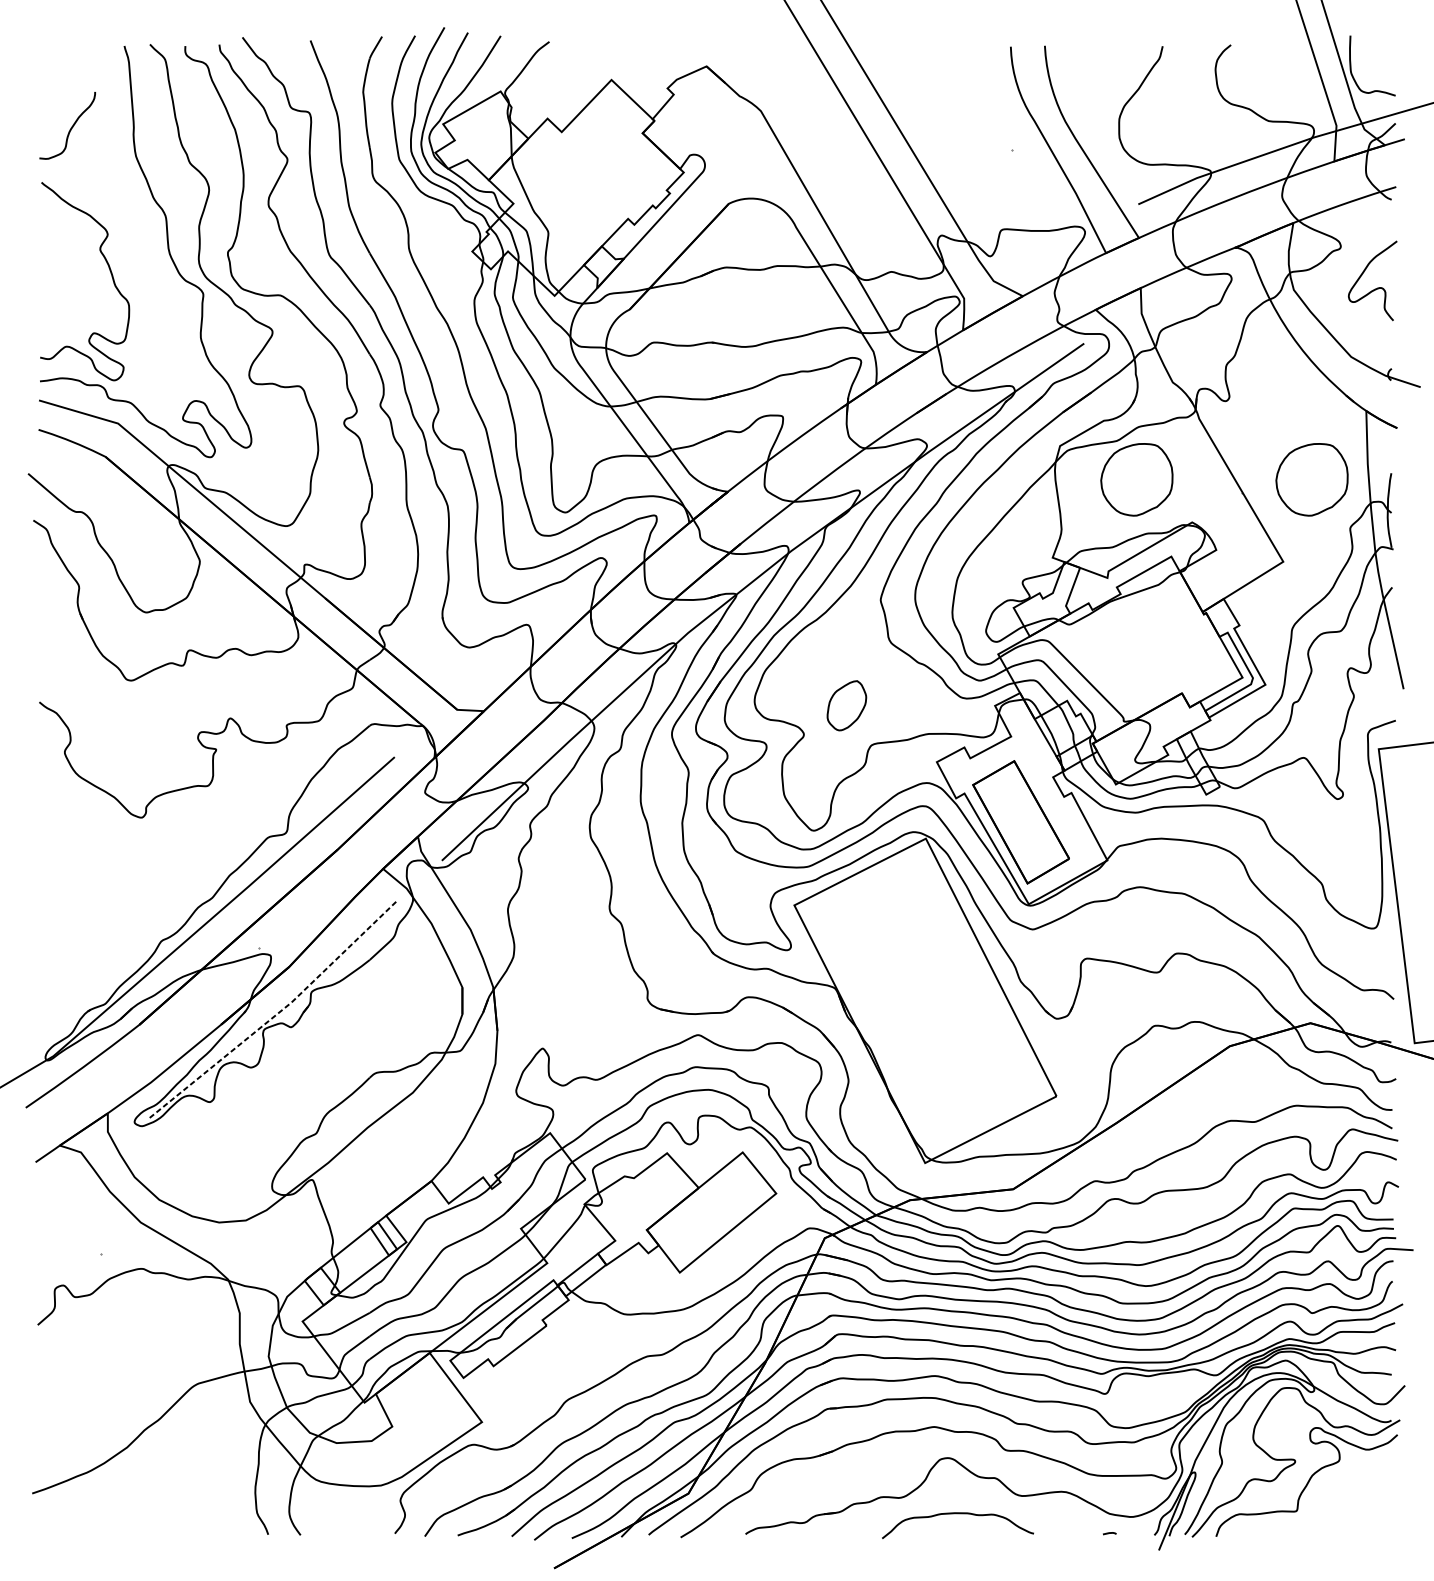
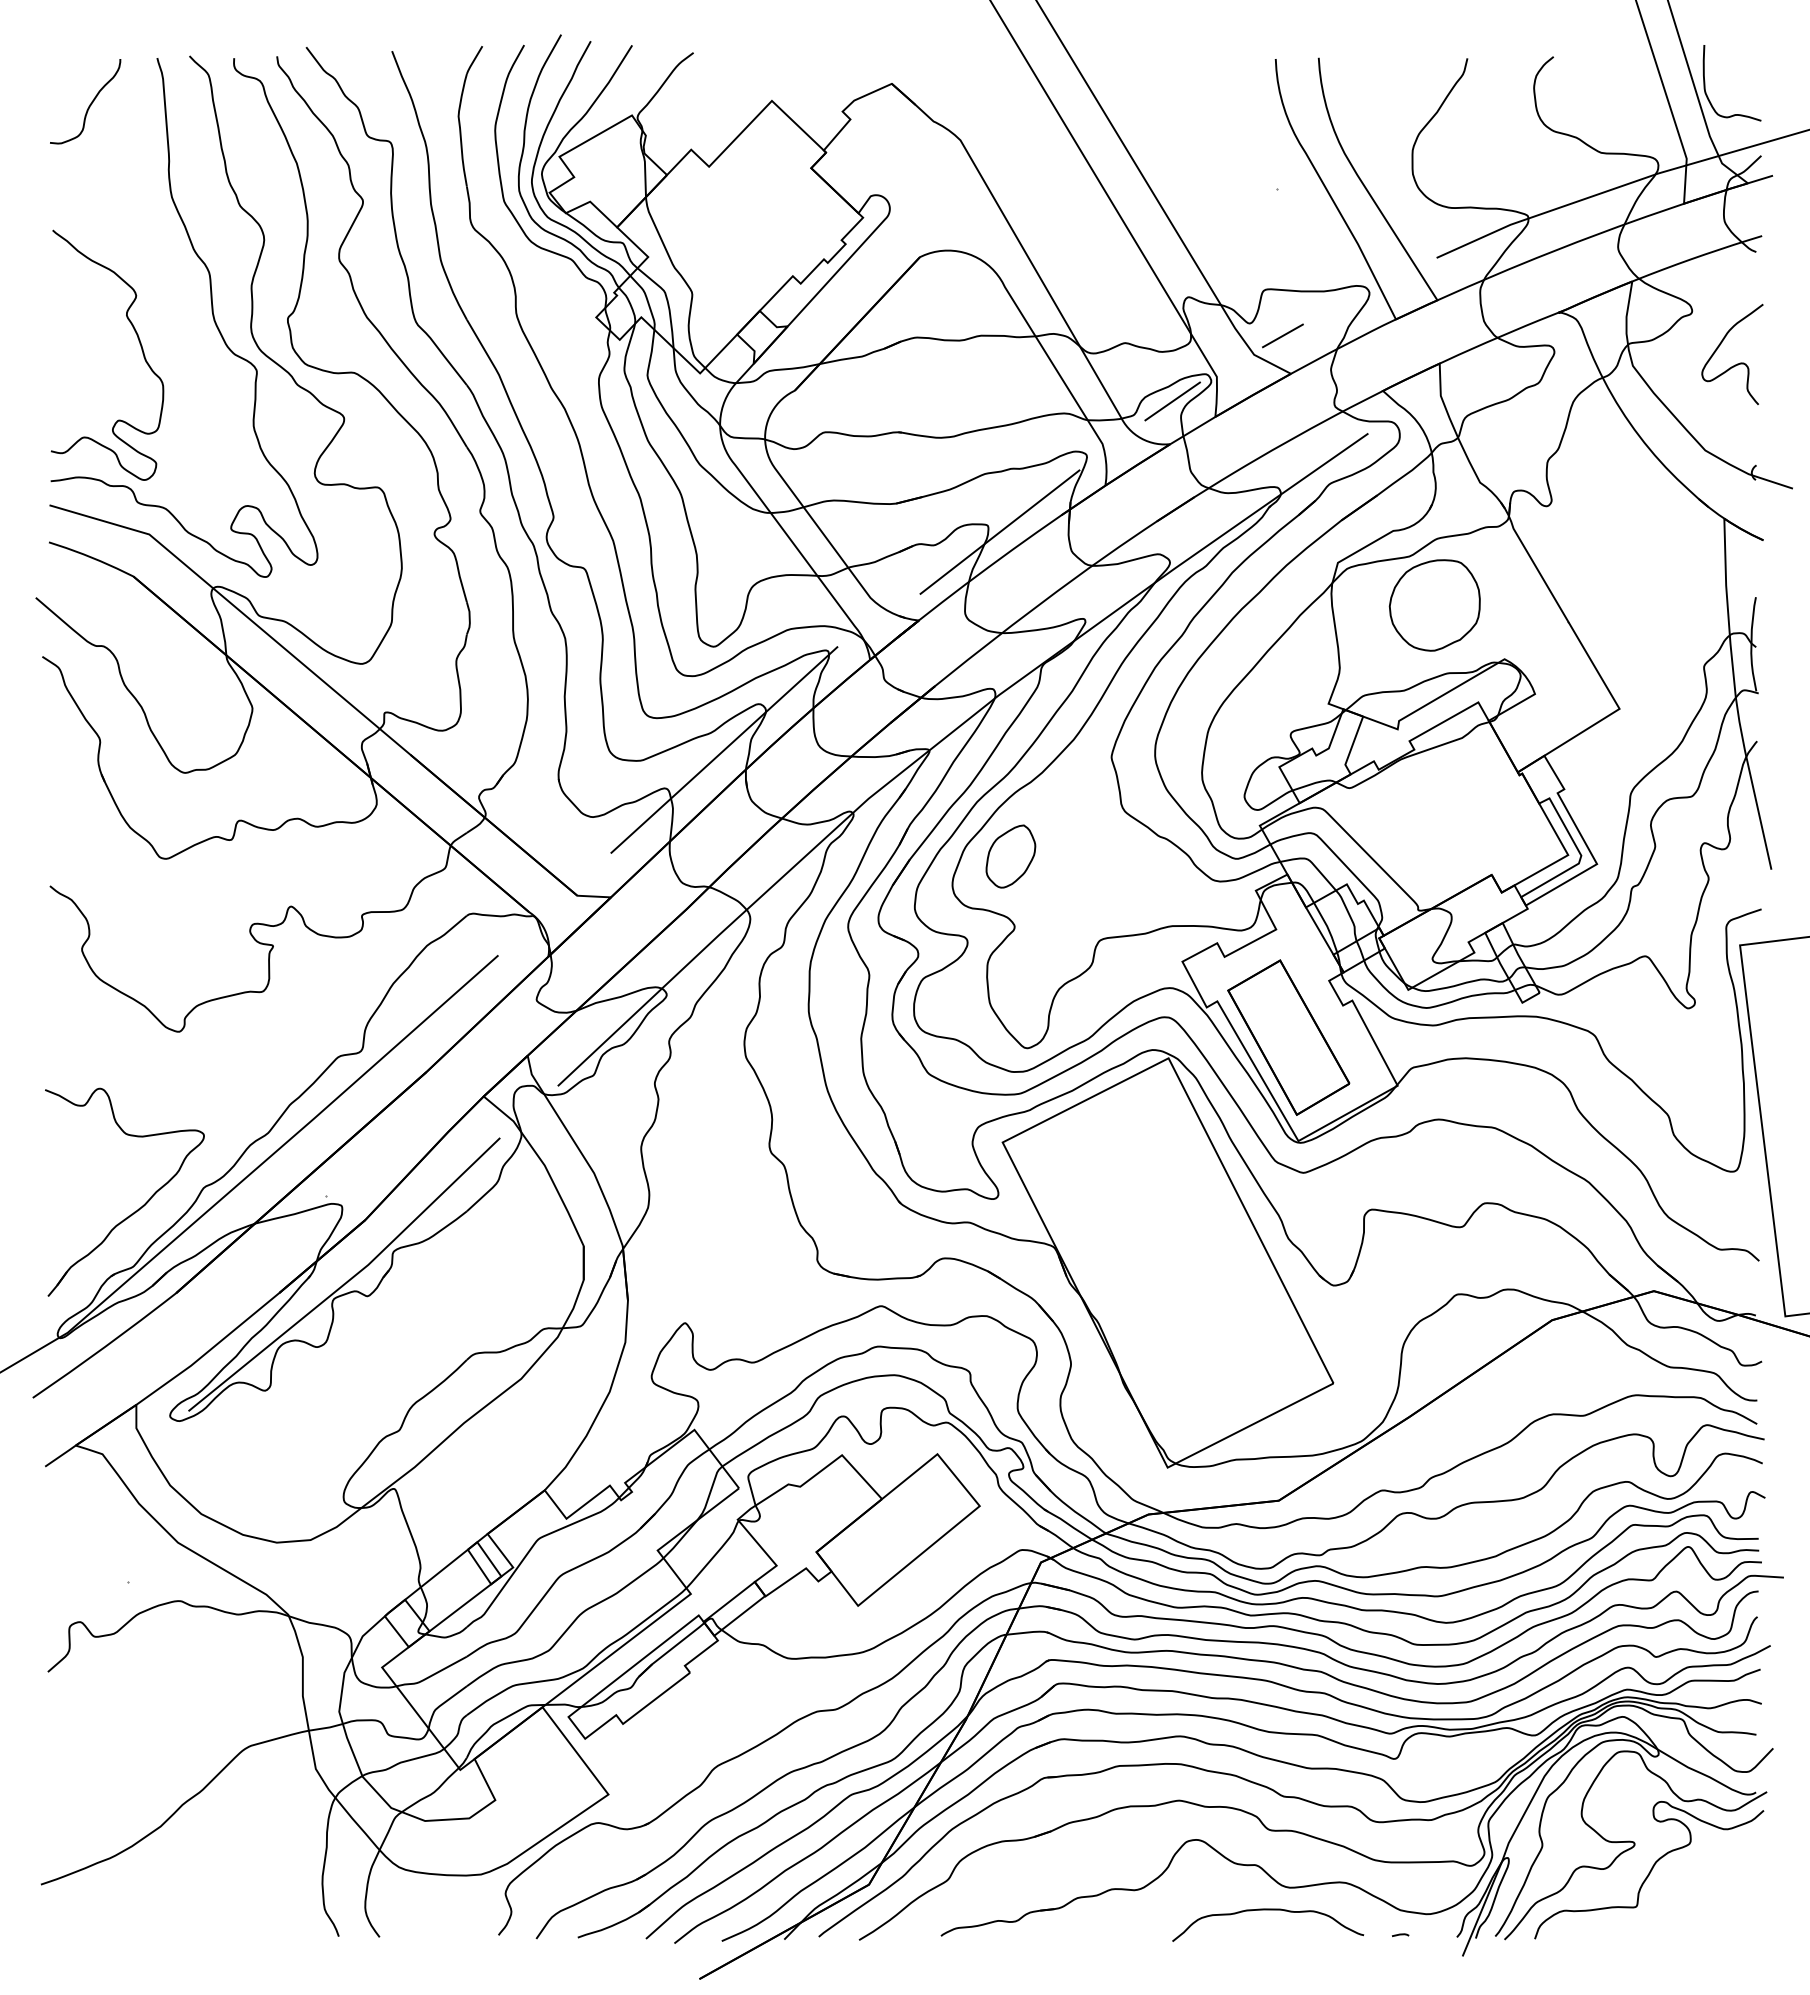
curve: (70, 127) -> (89, 104), moved
line: (1016, 265) -> (1282, 335), added
line: (928, 318) -> (1172, 401), added
line: (791, 421) -> (999, 531), added
part: (1311, 479) -> (1655, 605), removed
line: (573, 593) -> (724, 749), added
part: (846, 705) -> (1010, 856), moved
part: (110, 956) -> (139, 1207), added
line: (276, 1014) -> (349, 1280), dashed -> solid
curve: (958, 1514) -> (1268, 1910), moved

